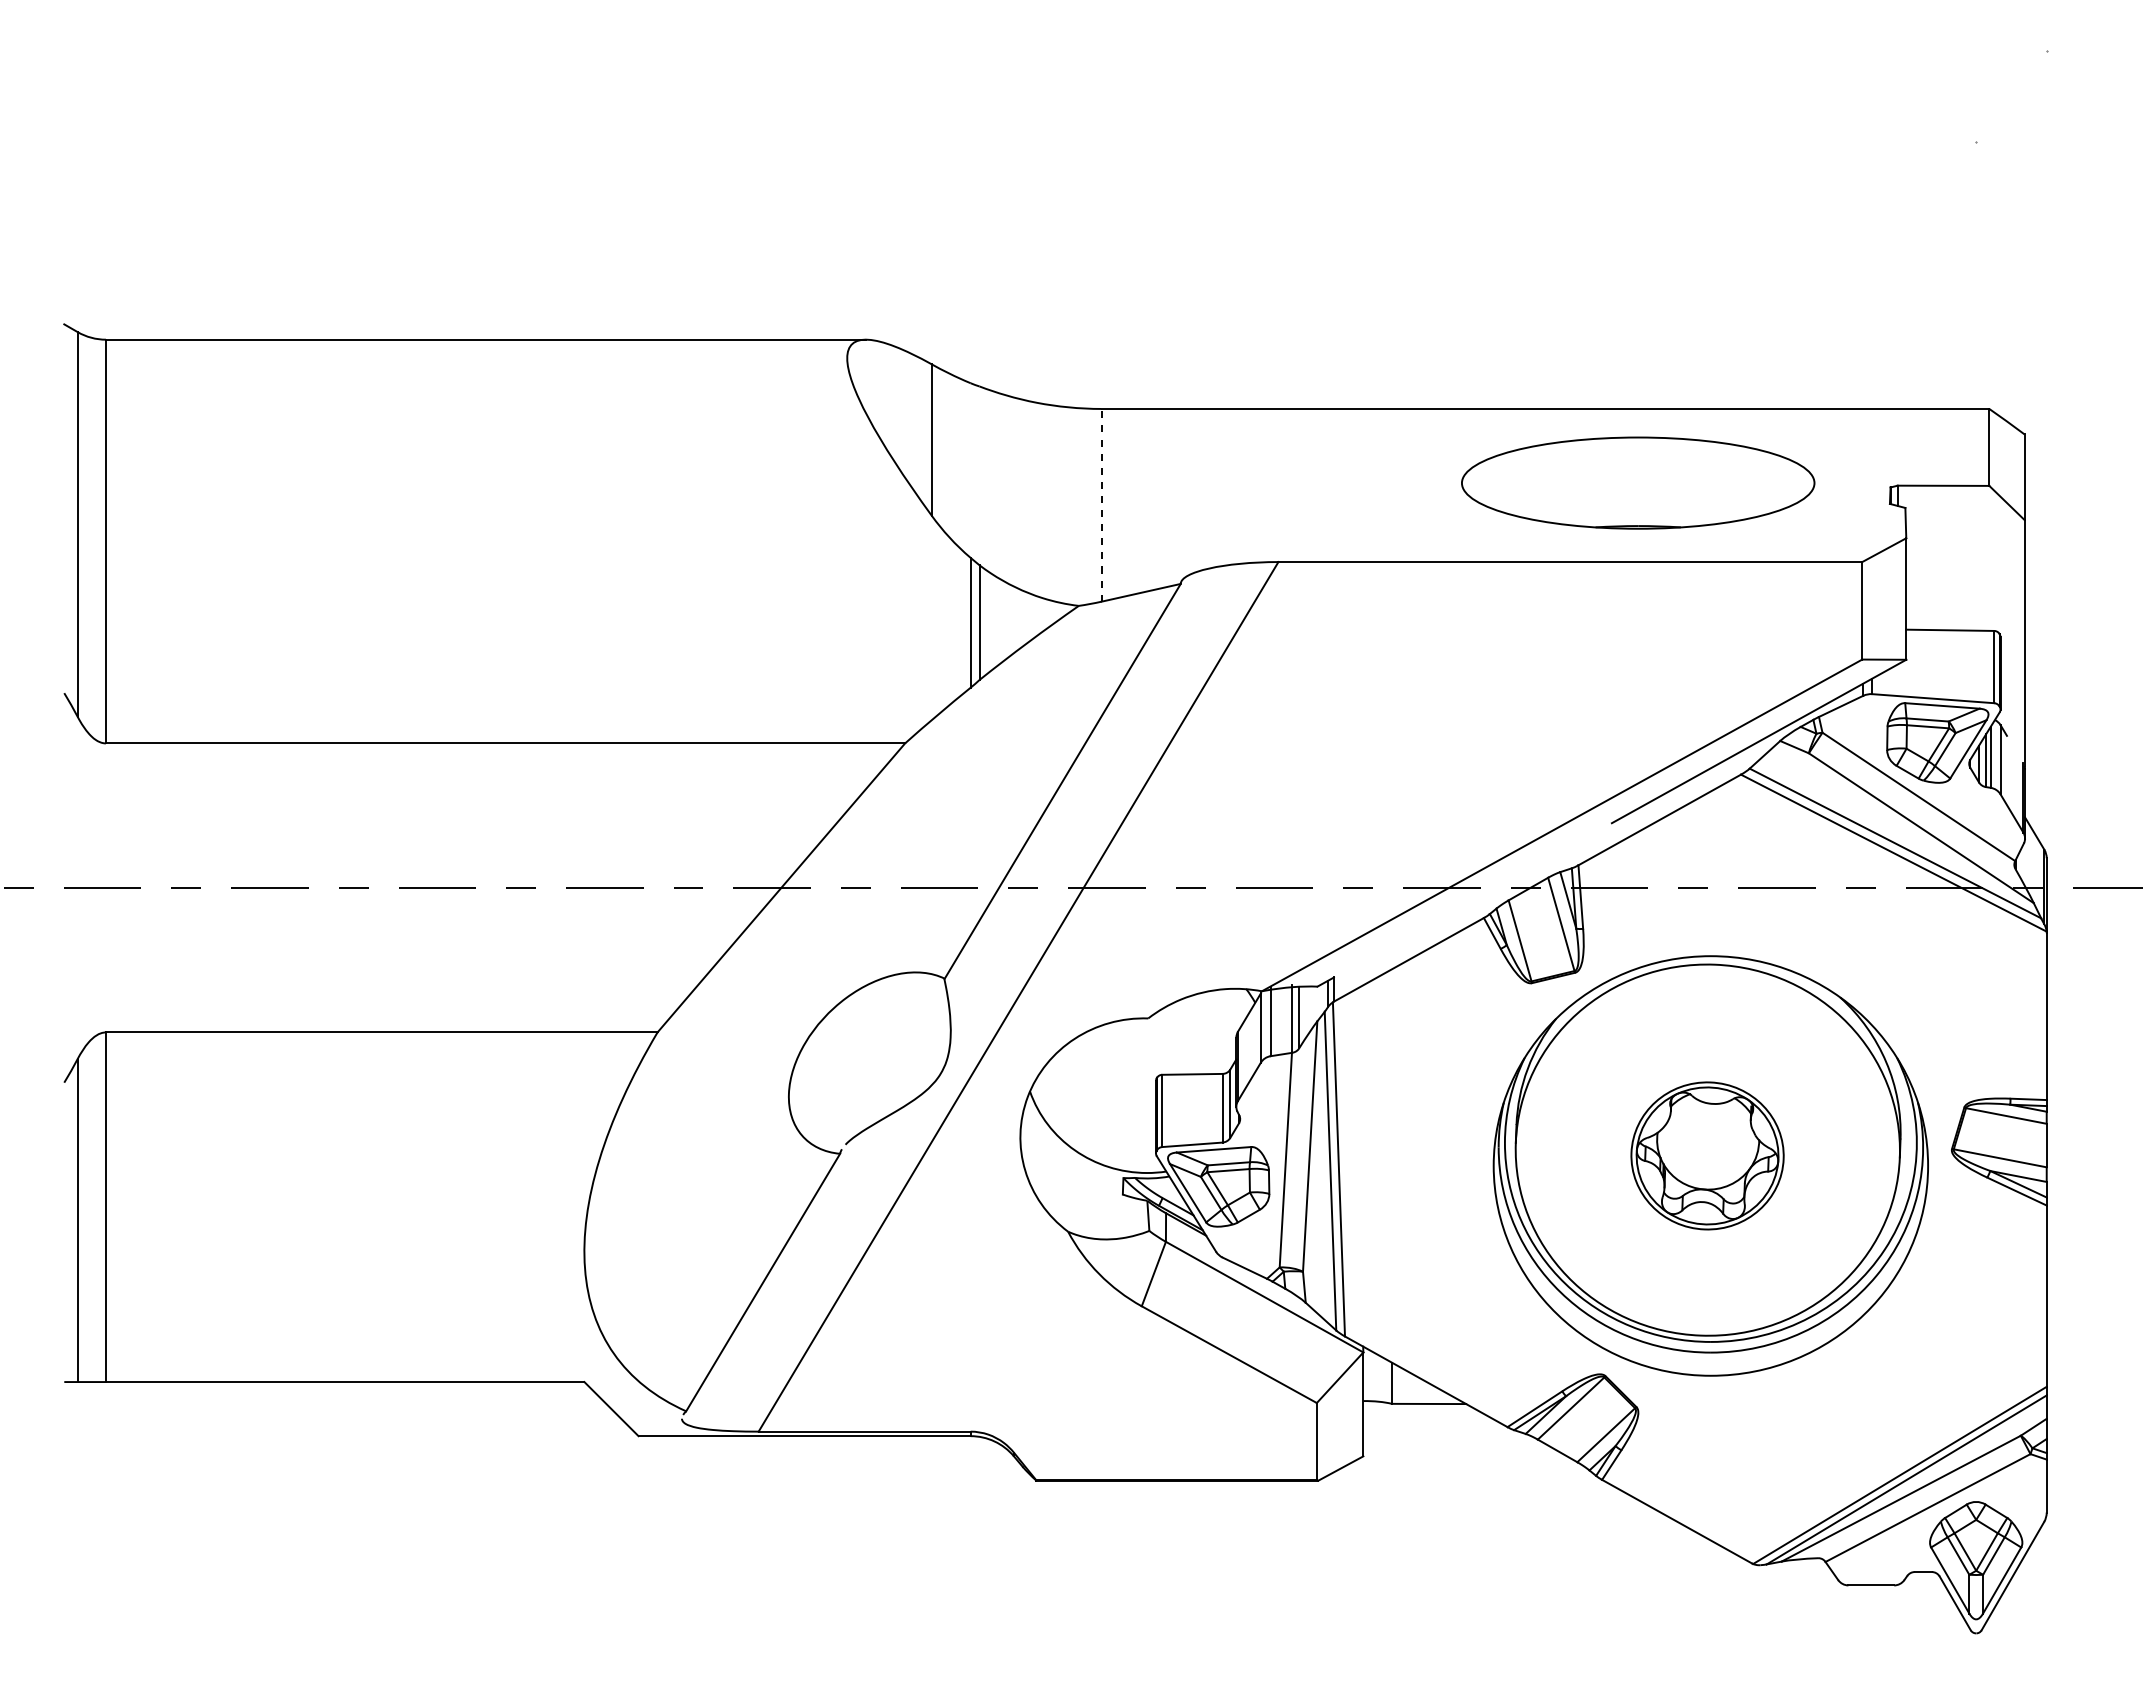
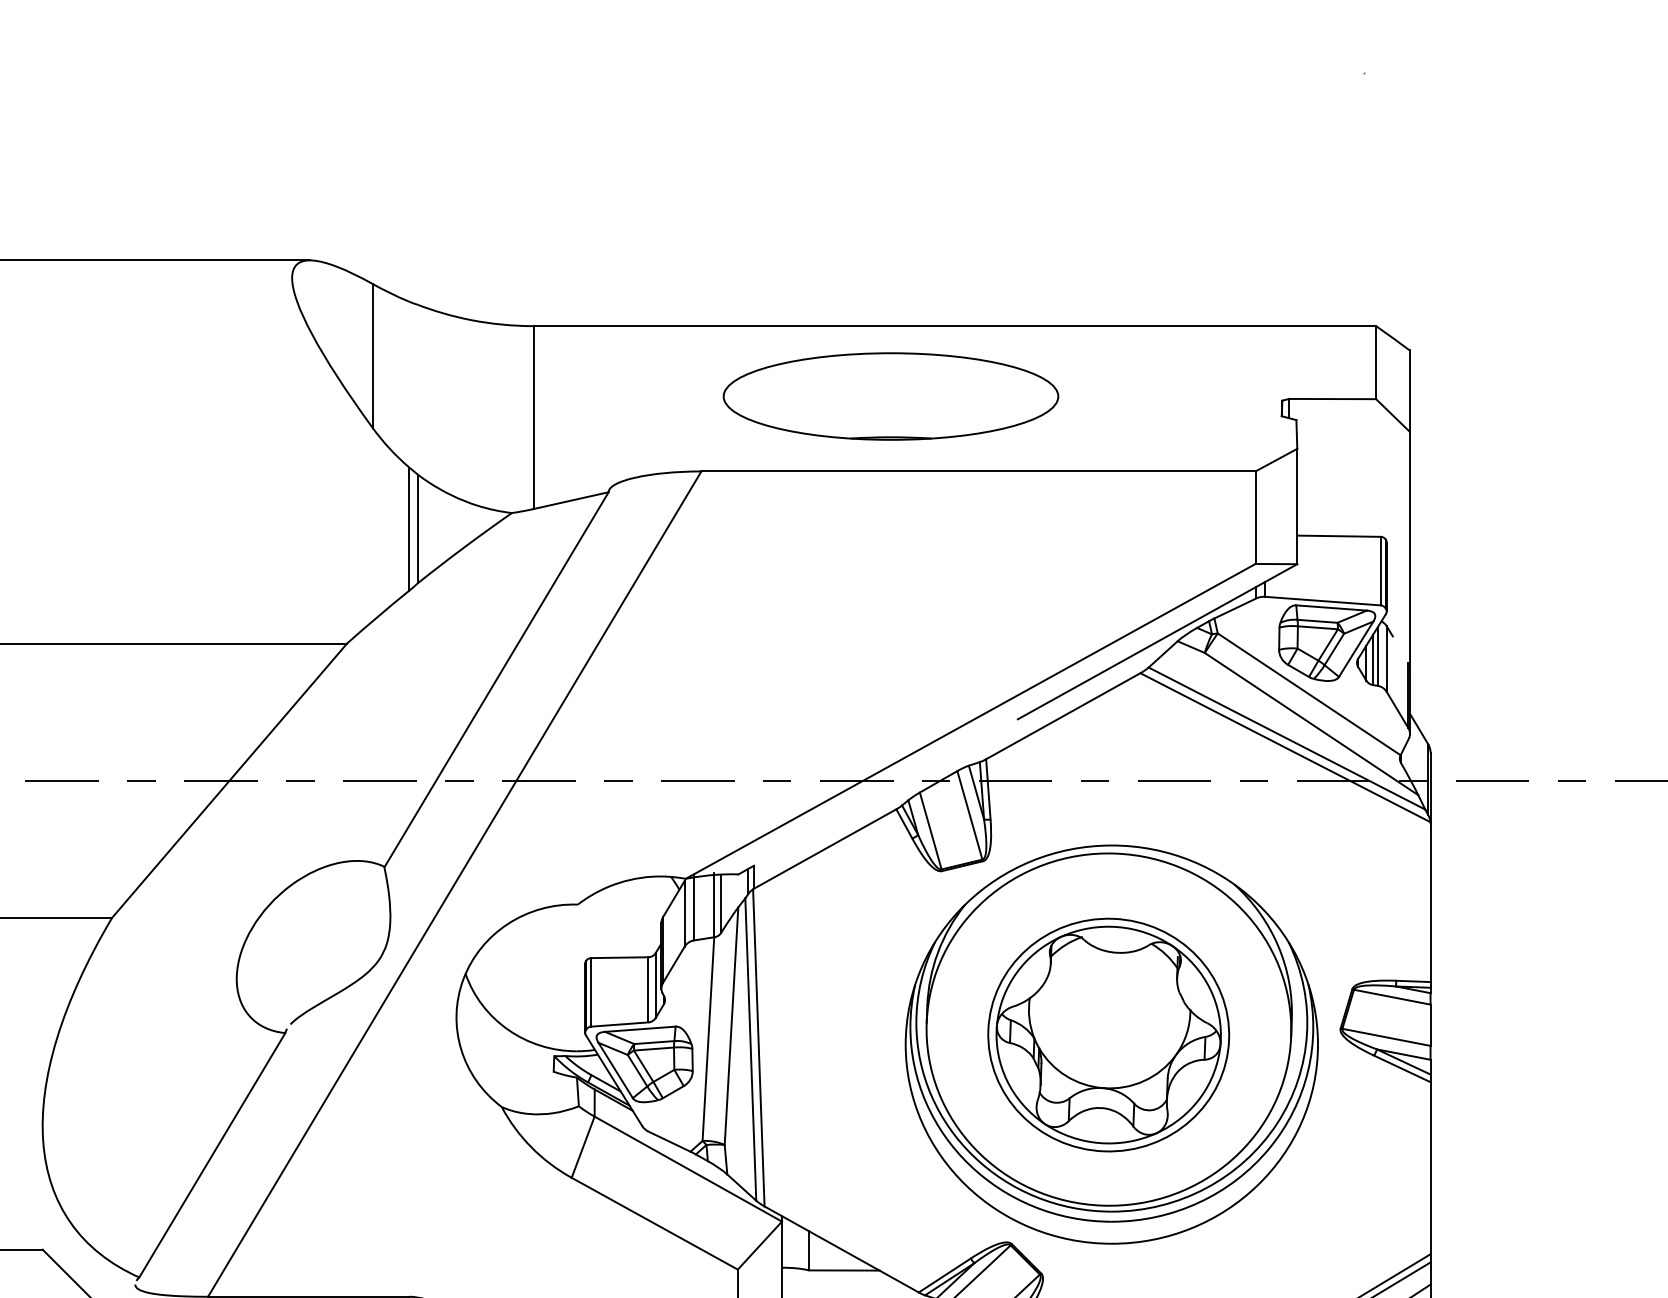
part: (1638, 482) -> (891, 395), moved
line: (1101, 504) -> (533, 416), dashed -> solid
part: (1707, 1155) -> (1108, 1034), size x1.67

